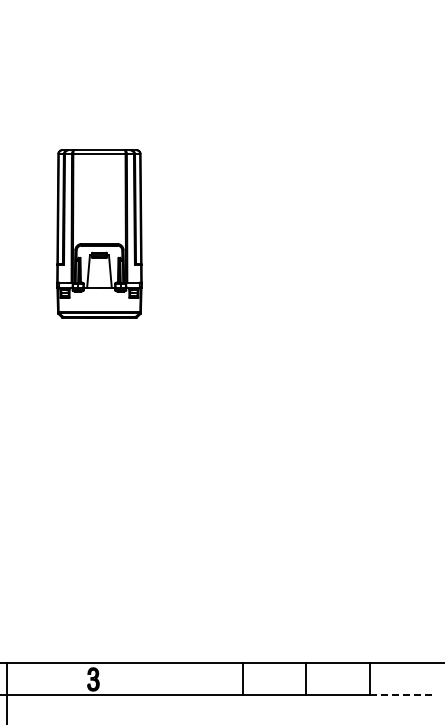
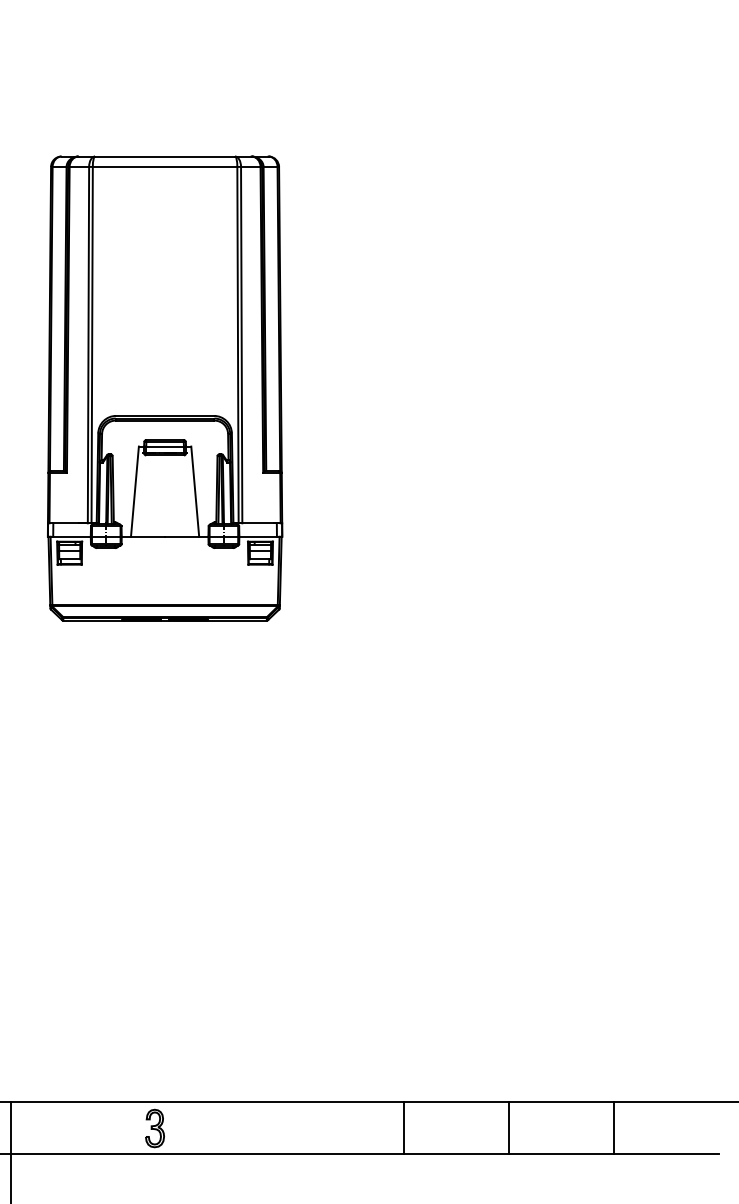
part: (99, 233) -> (165, 387), size x1.67
line: (401, 694) -> (666, 1153), dashed -> solid

